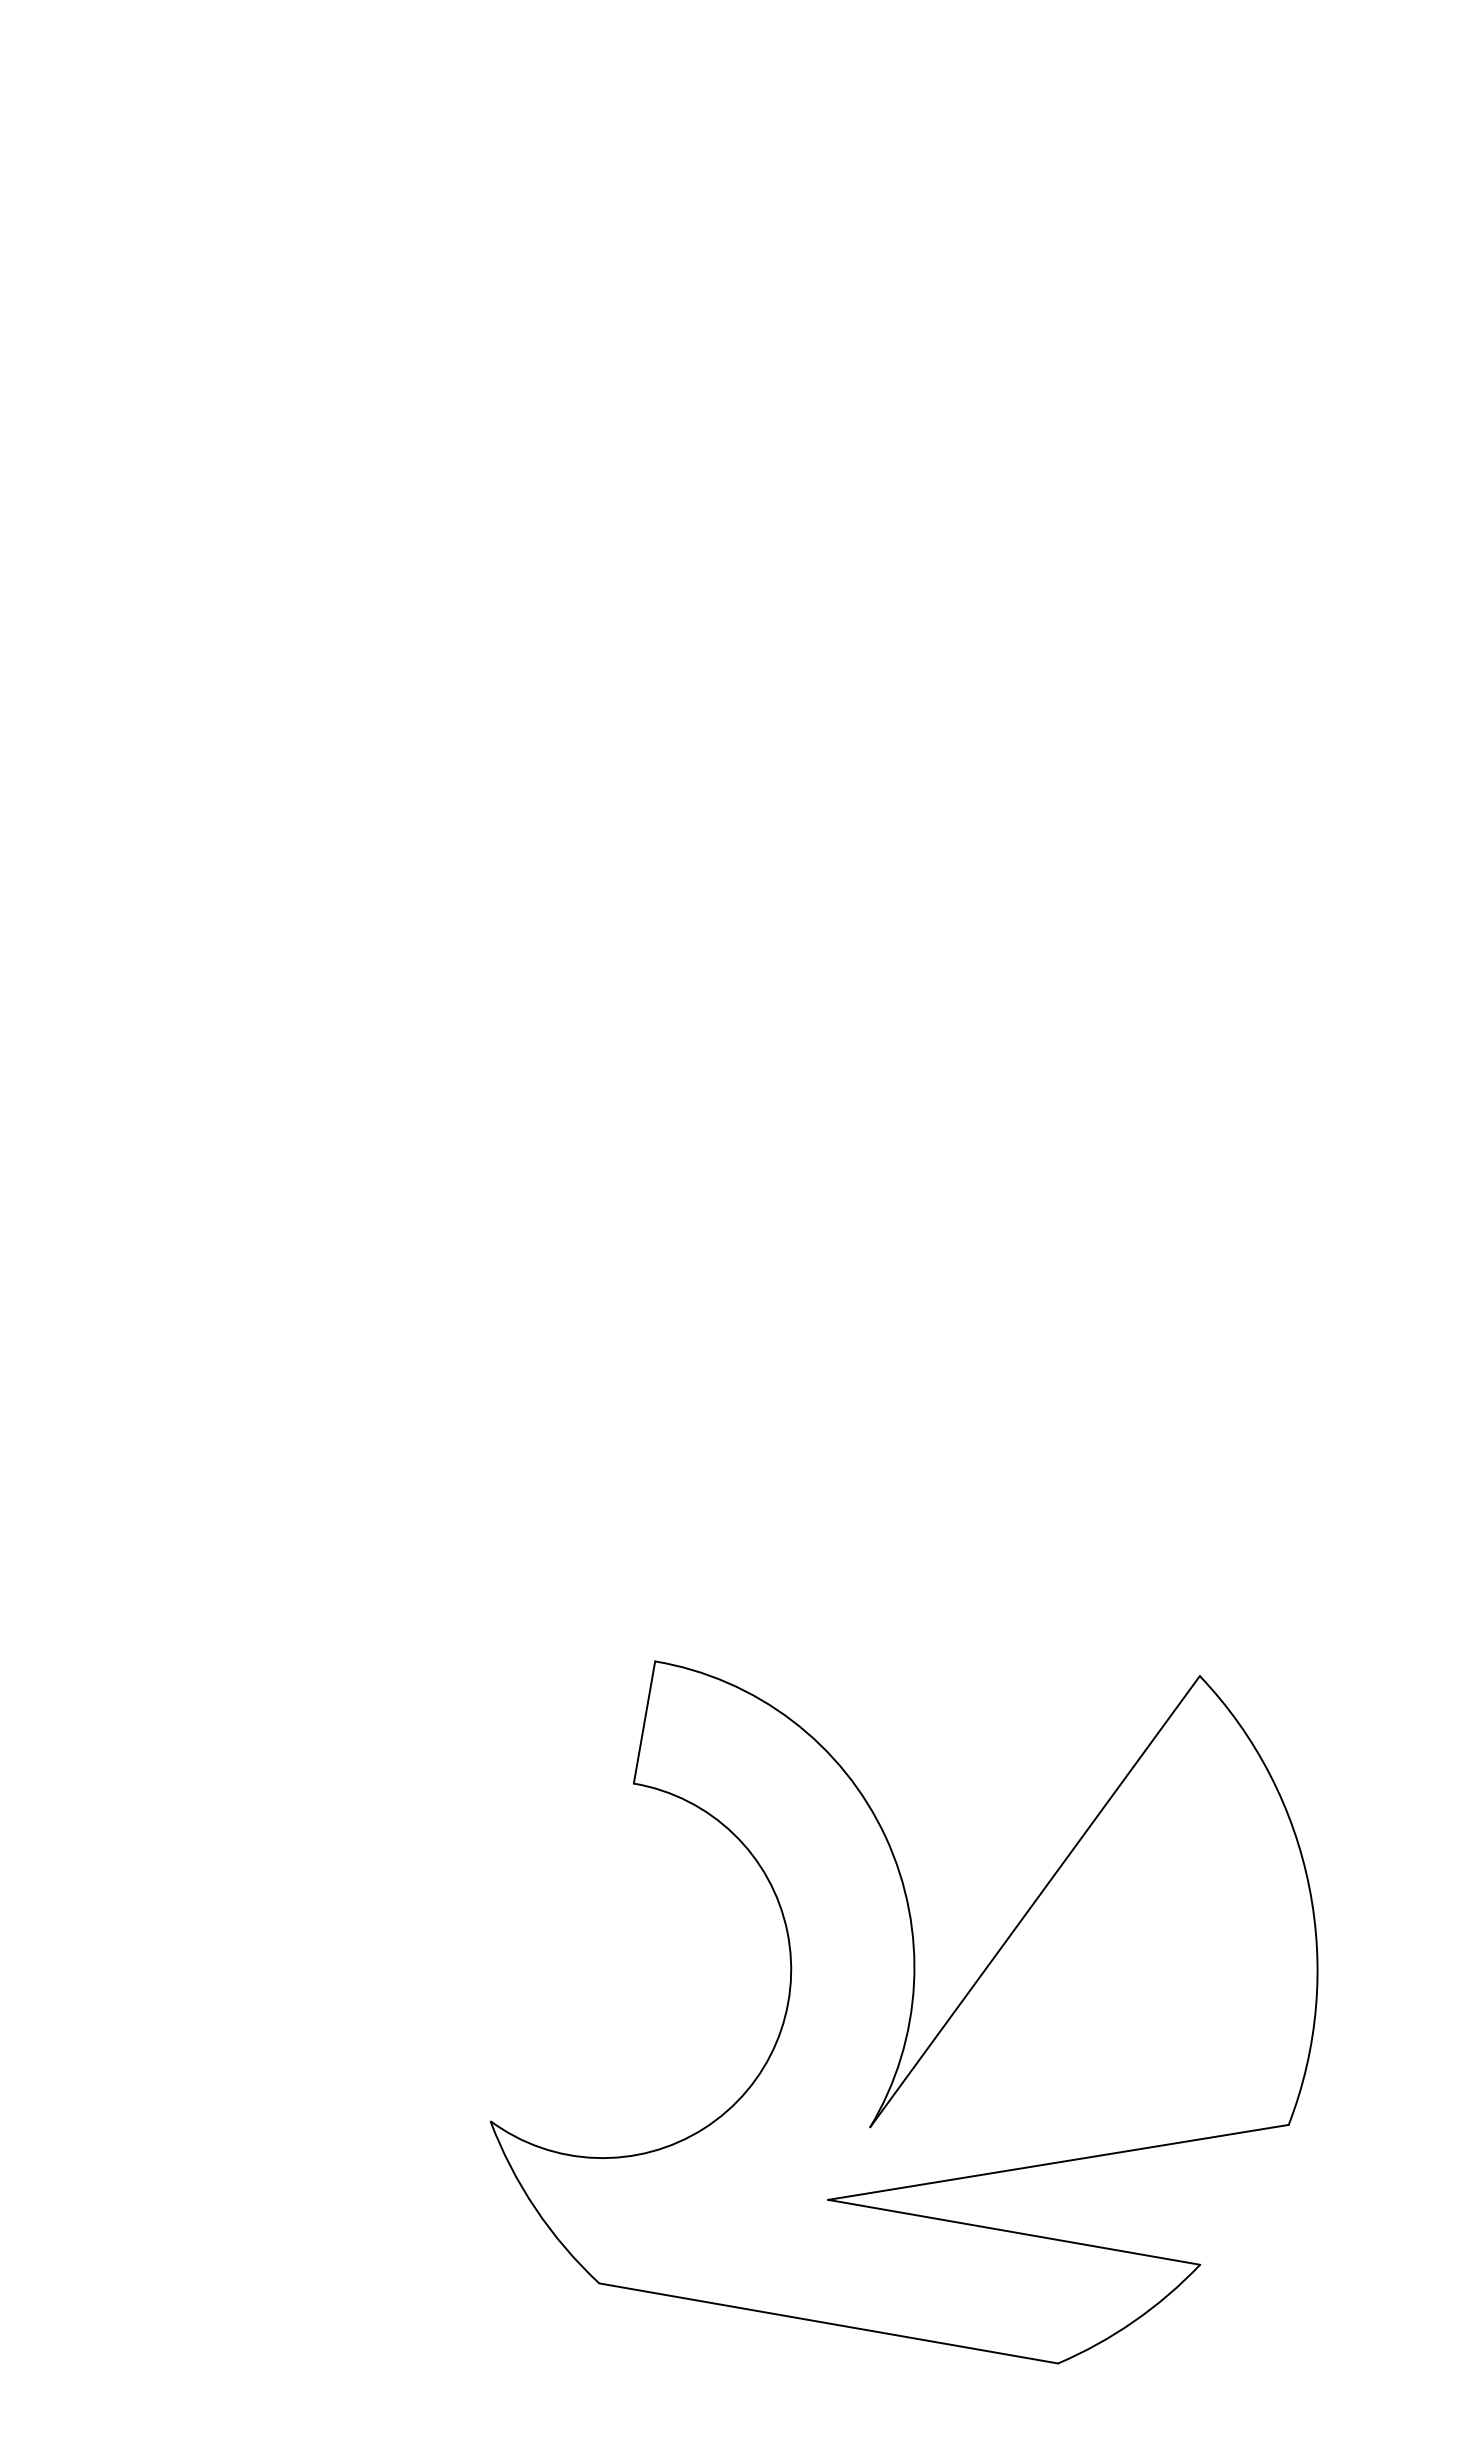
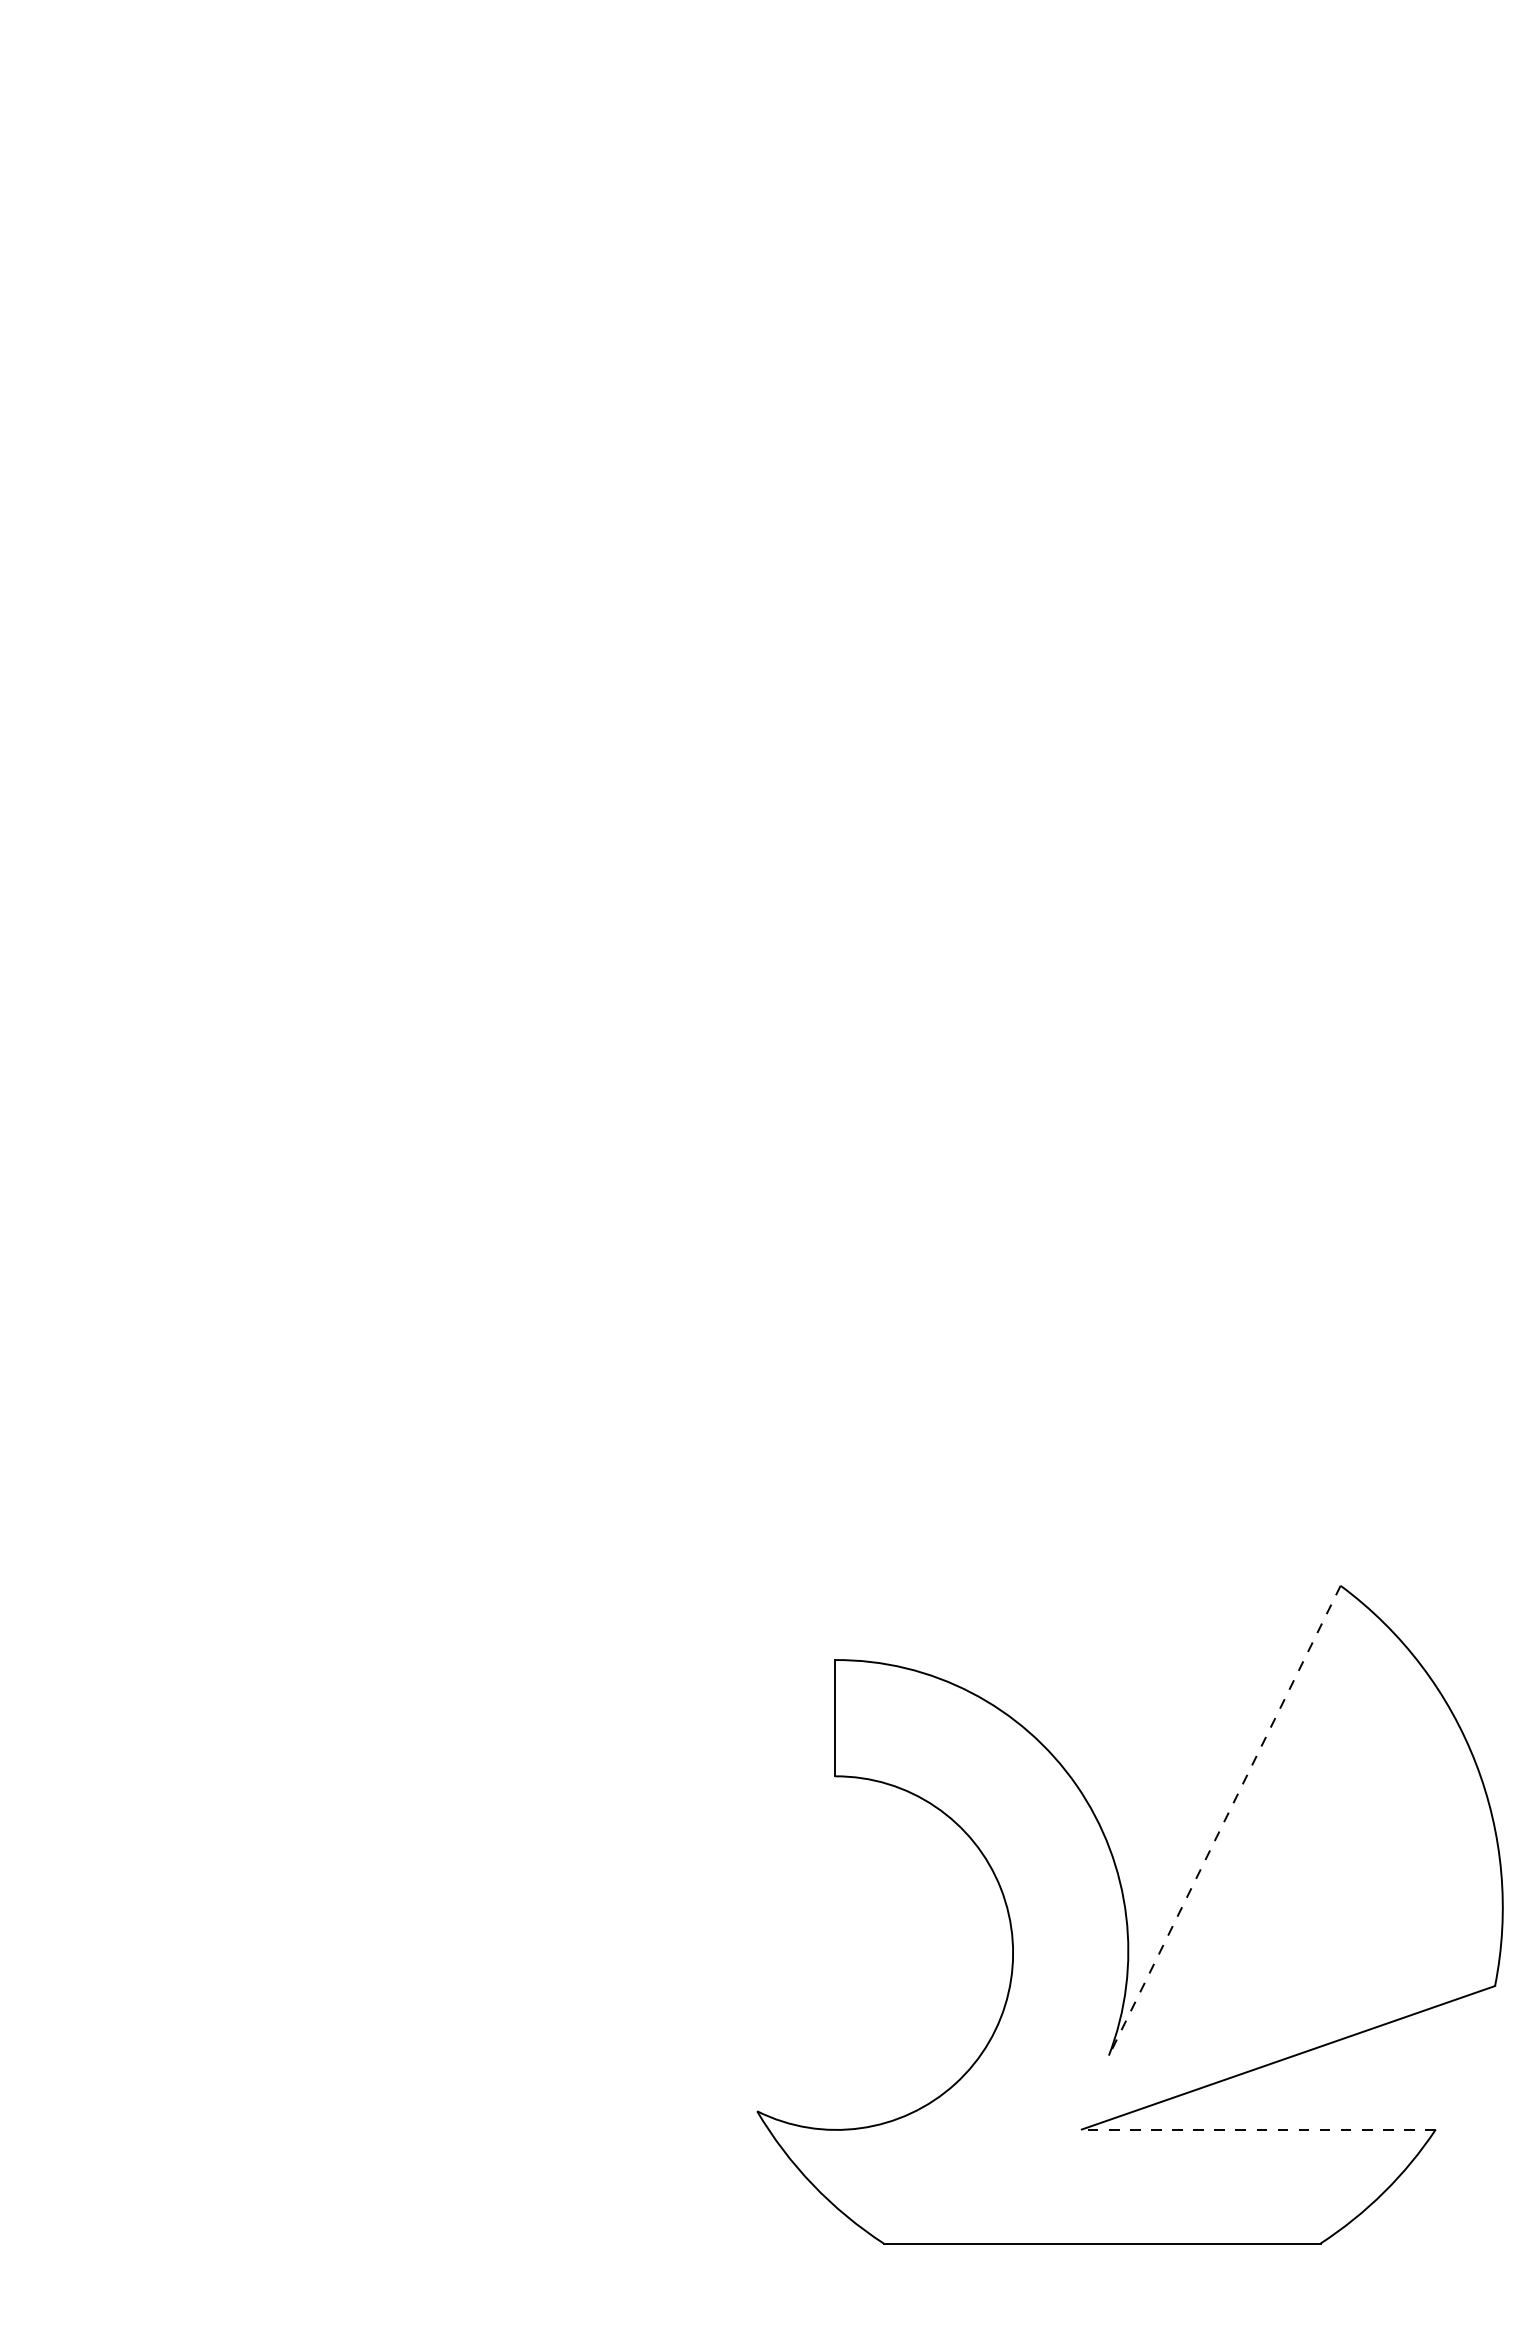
line: (1034, 1901) -> (1224, 1820), solid -> dashed
line: (1013, 2232) -> (1258, 2129), solid -> dashed

